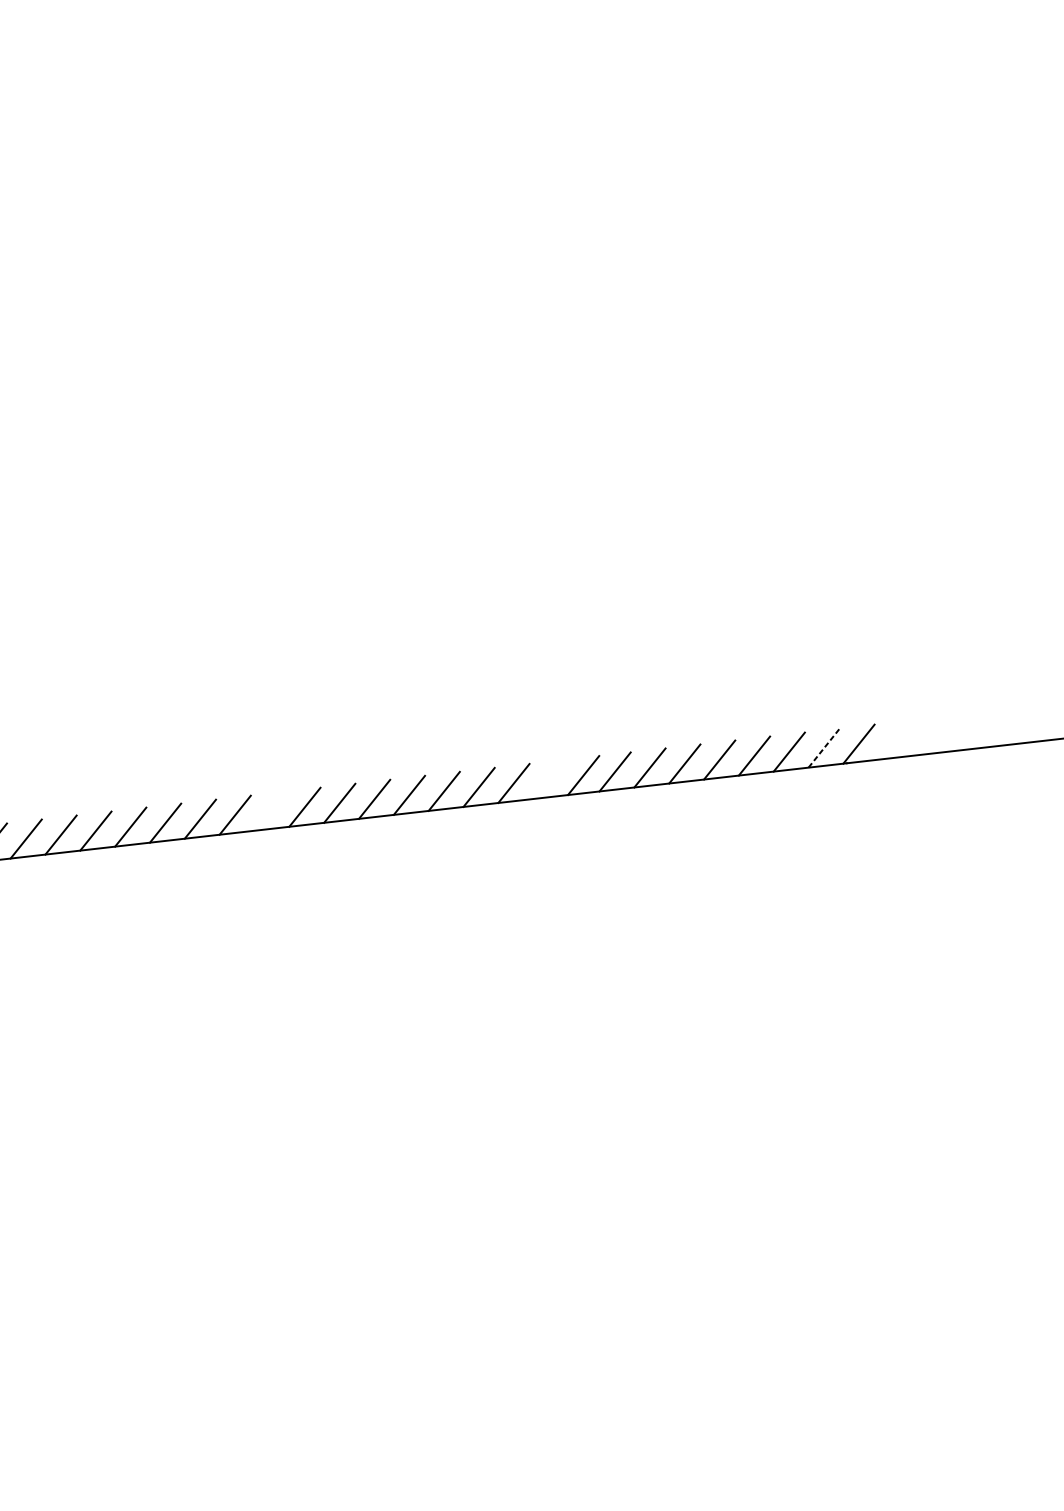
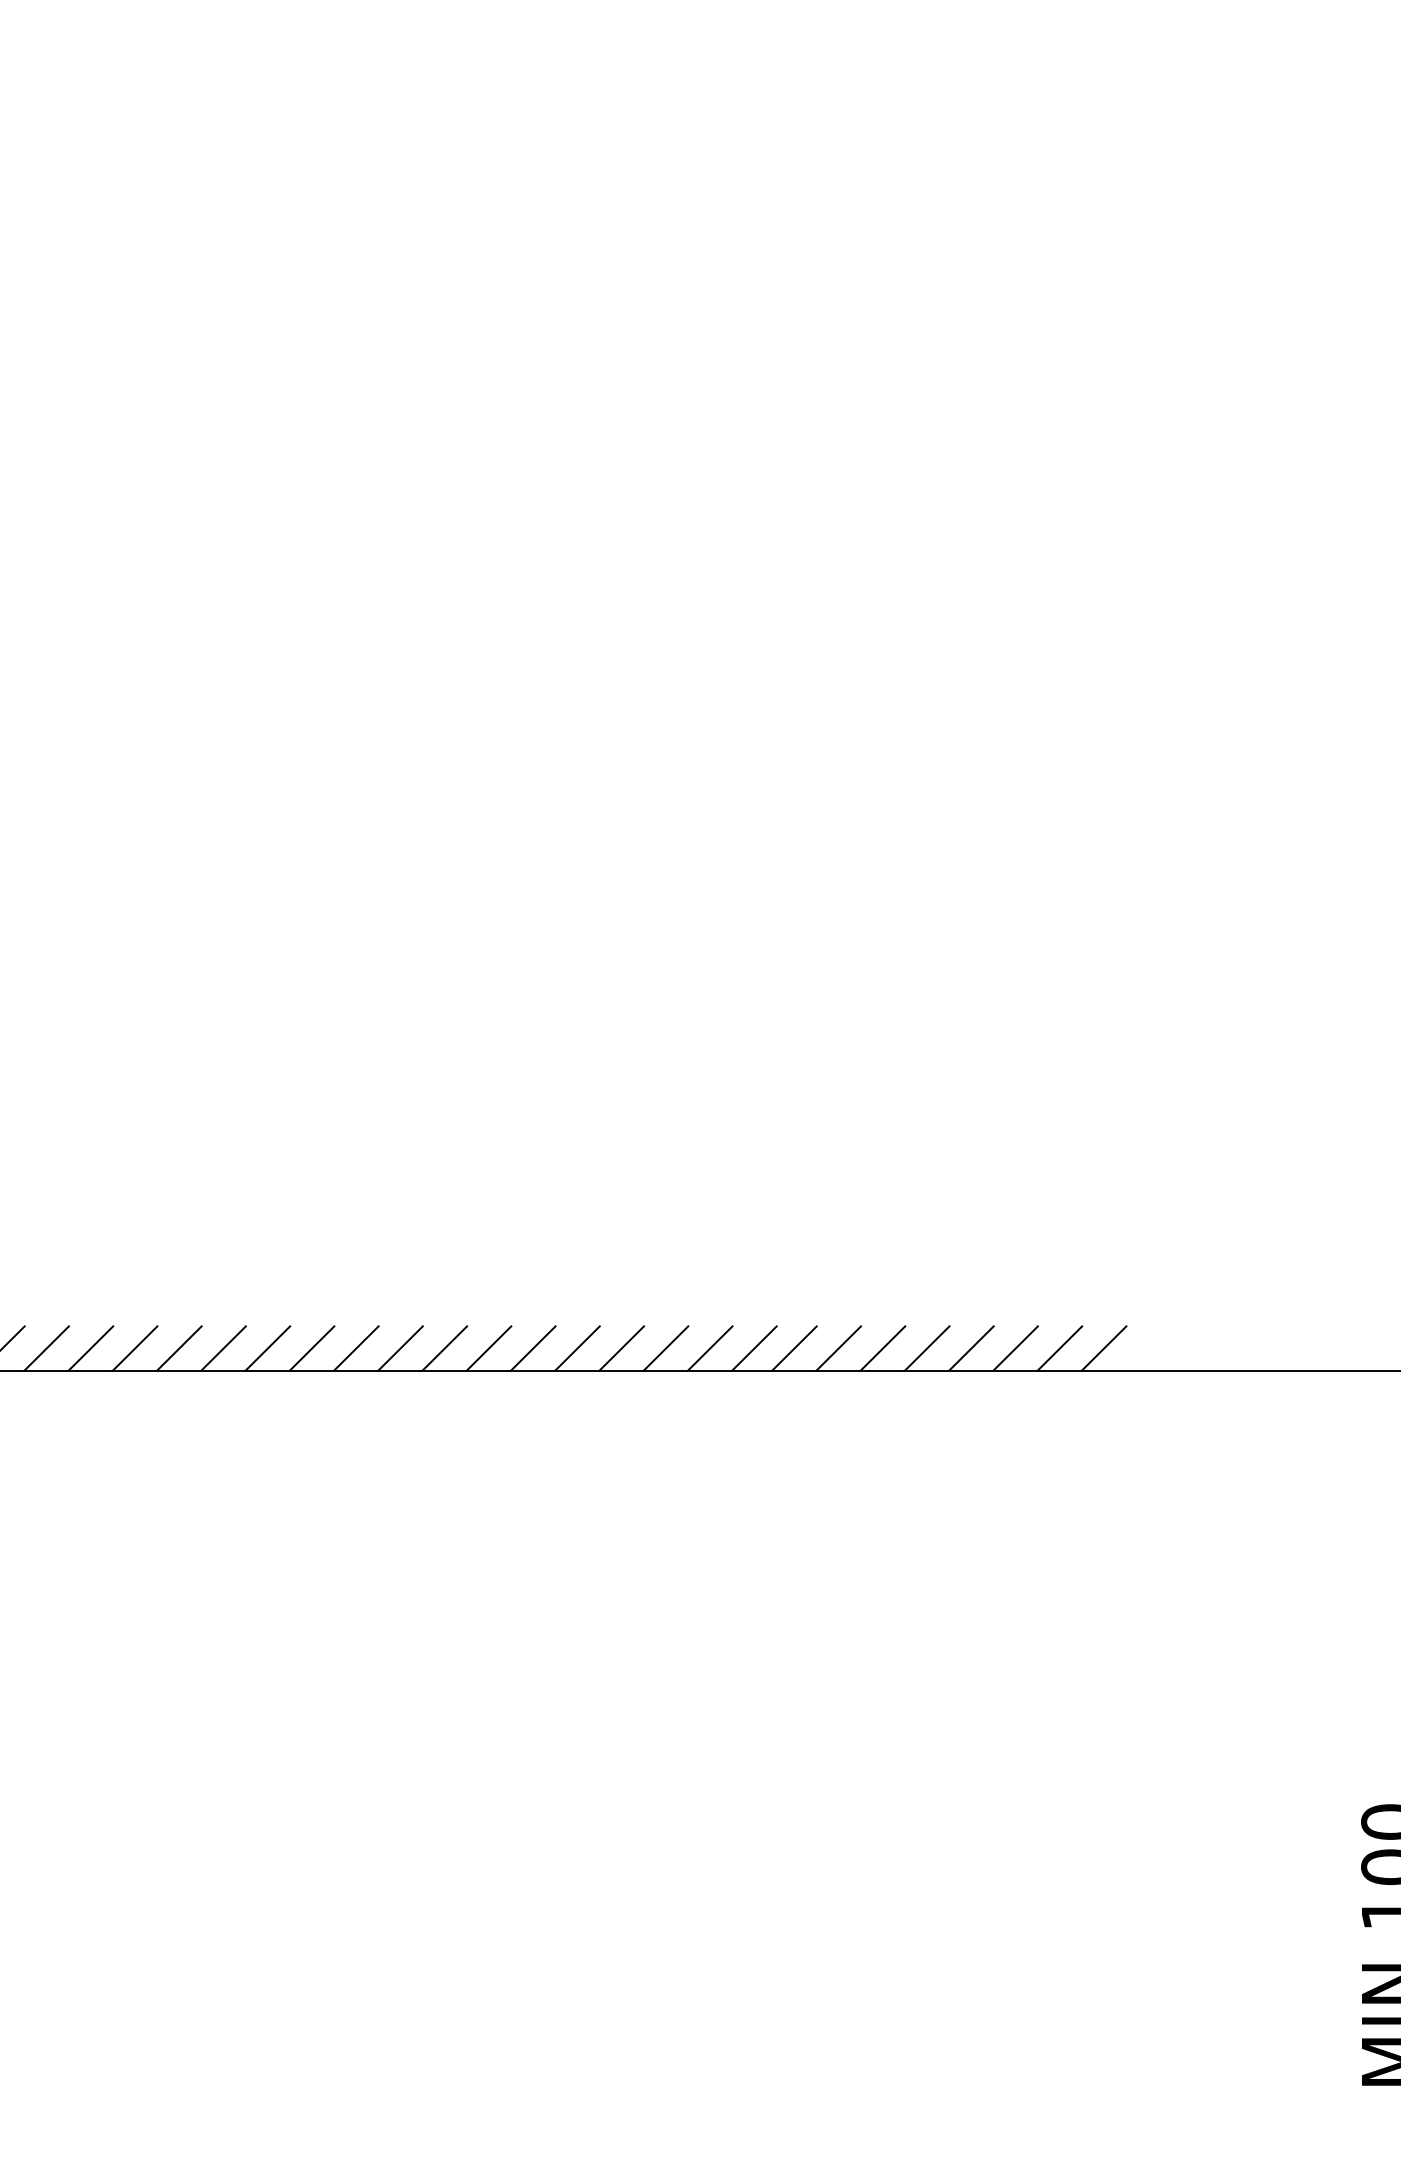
line: (823, 748) -> (1059, 1348), dashed -> solid
line: (548, 779) -> (709, 1348), added
line: (269, 811) -> (355, 1348), added

